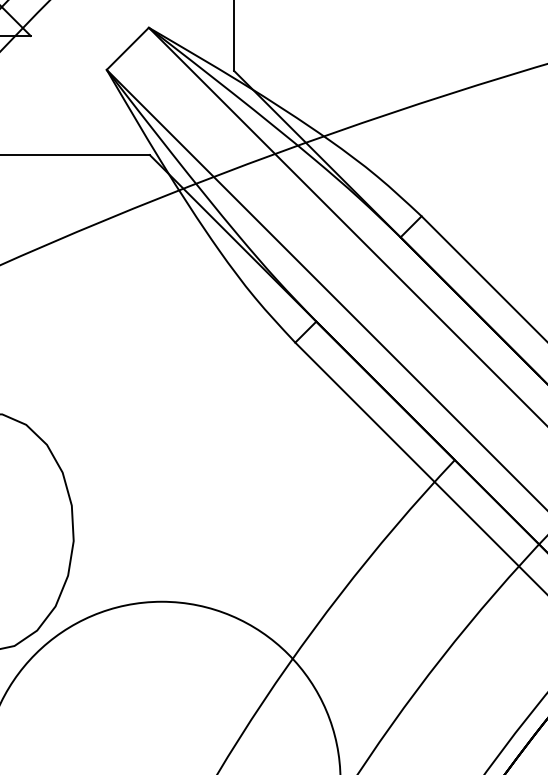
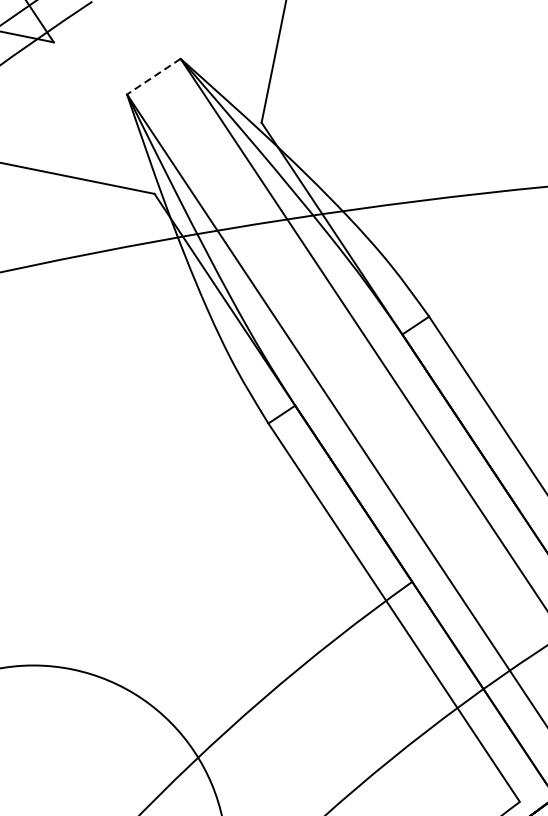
line: (127, 48) -> (153, 76), solid -> dashed

